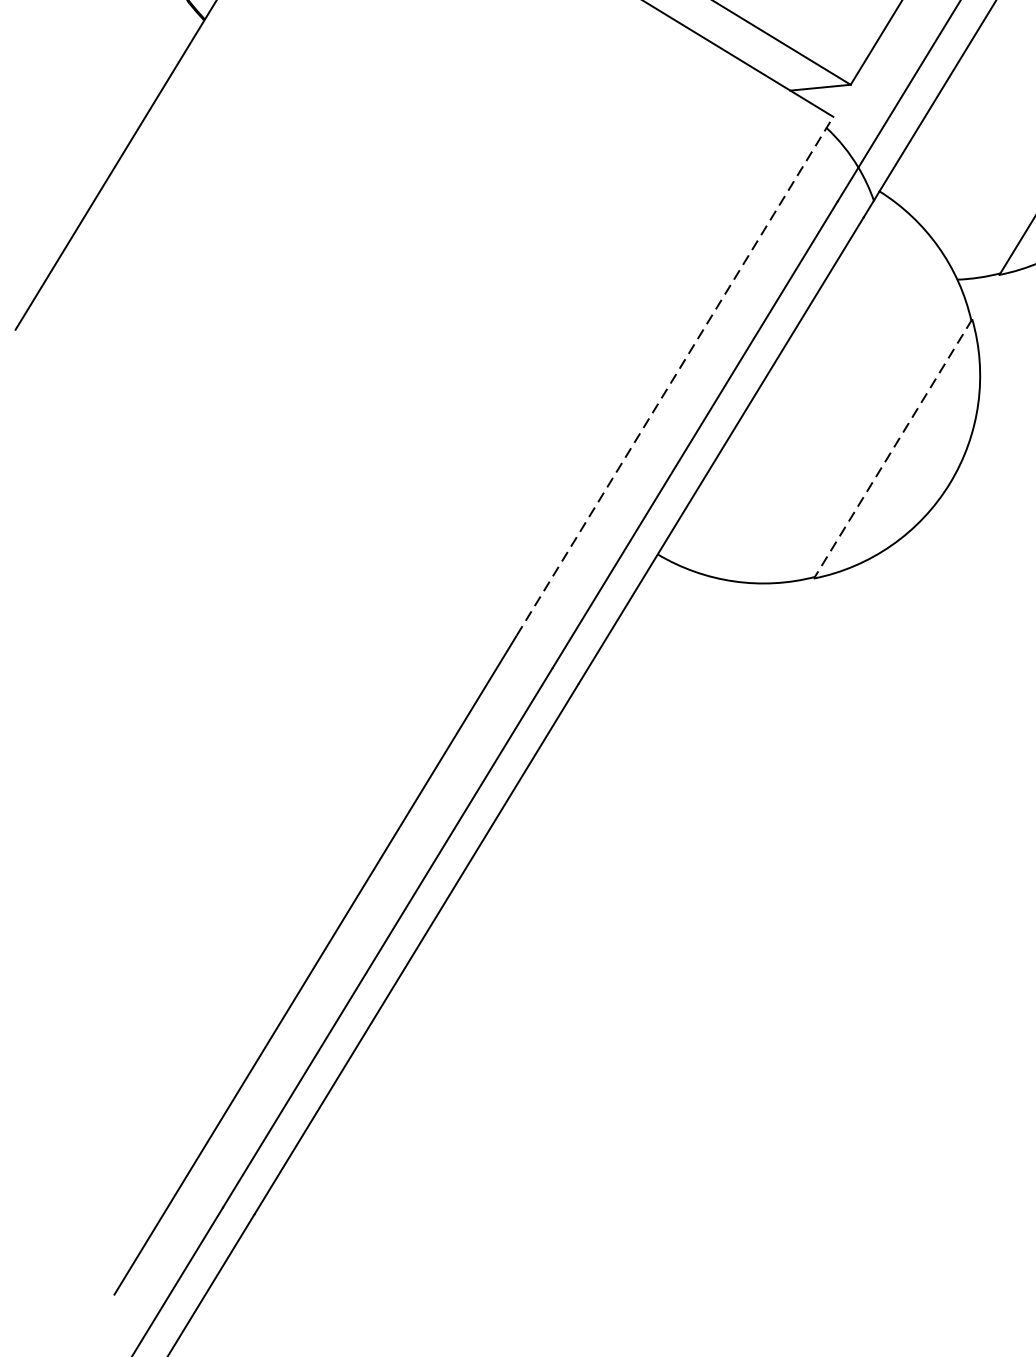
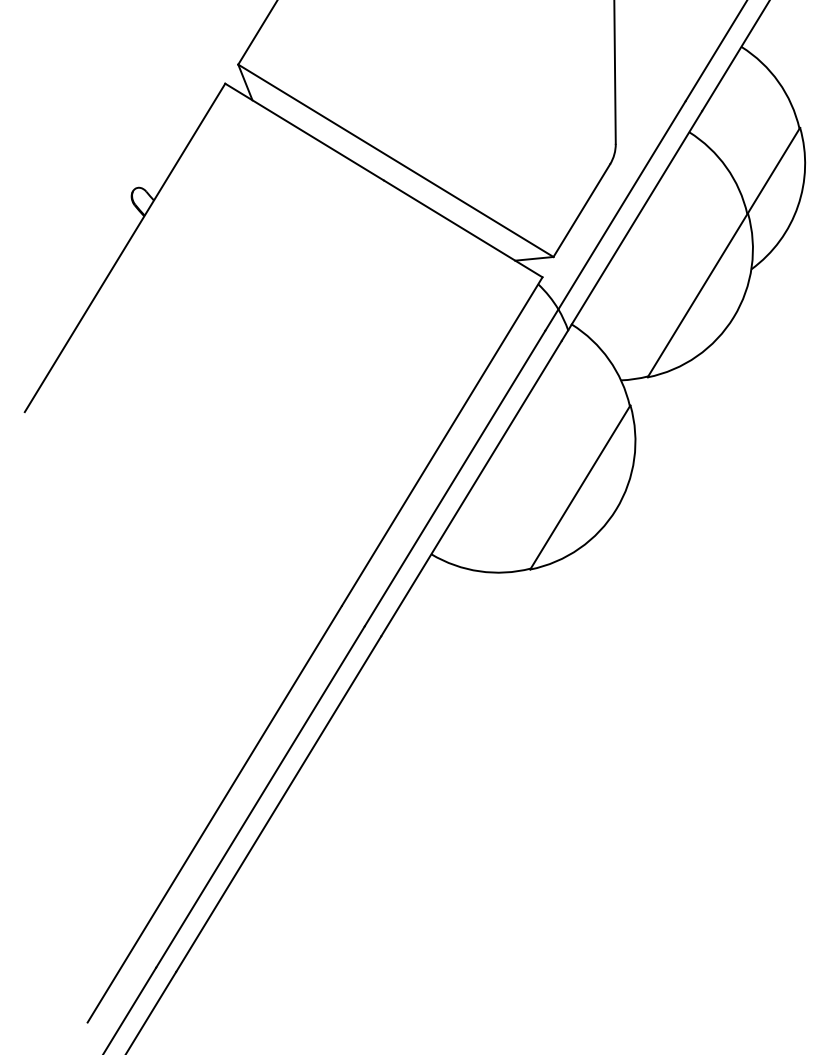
line: (675, 376) -> (442, 441), dashed -> solid
line: (893, 448) -> (580, 487), dashed -> solid

